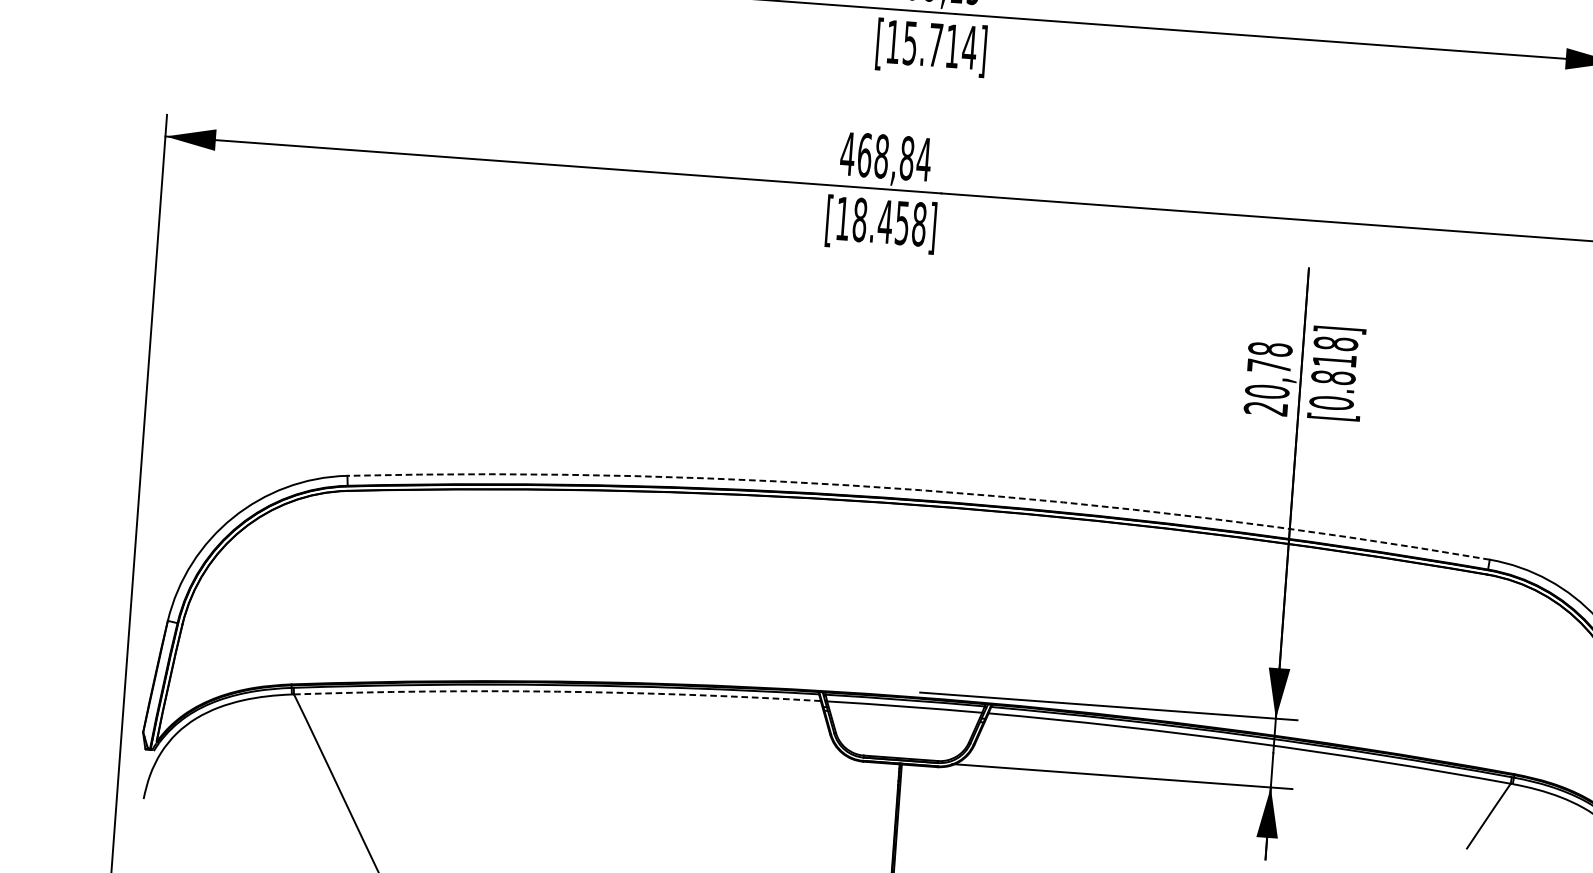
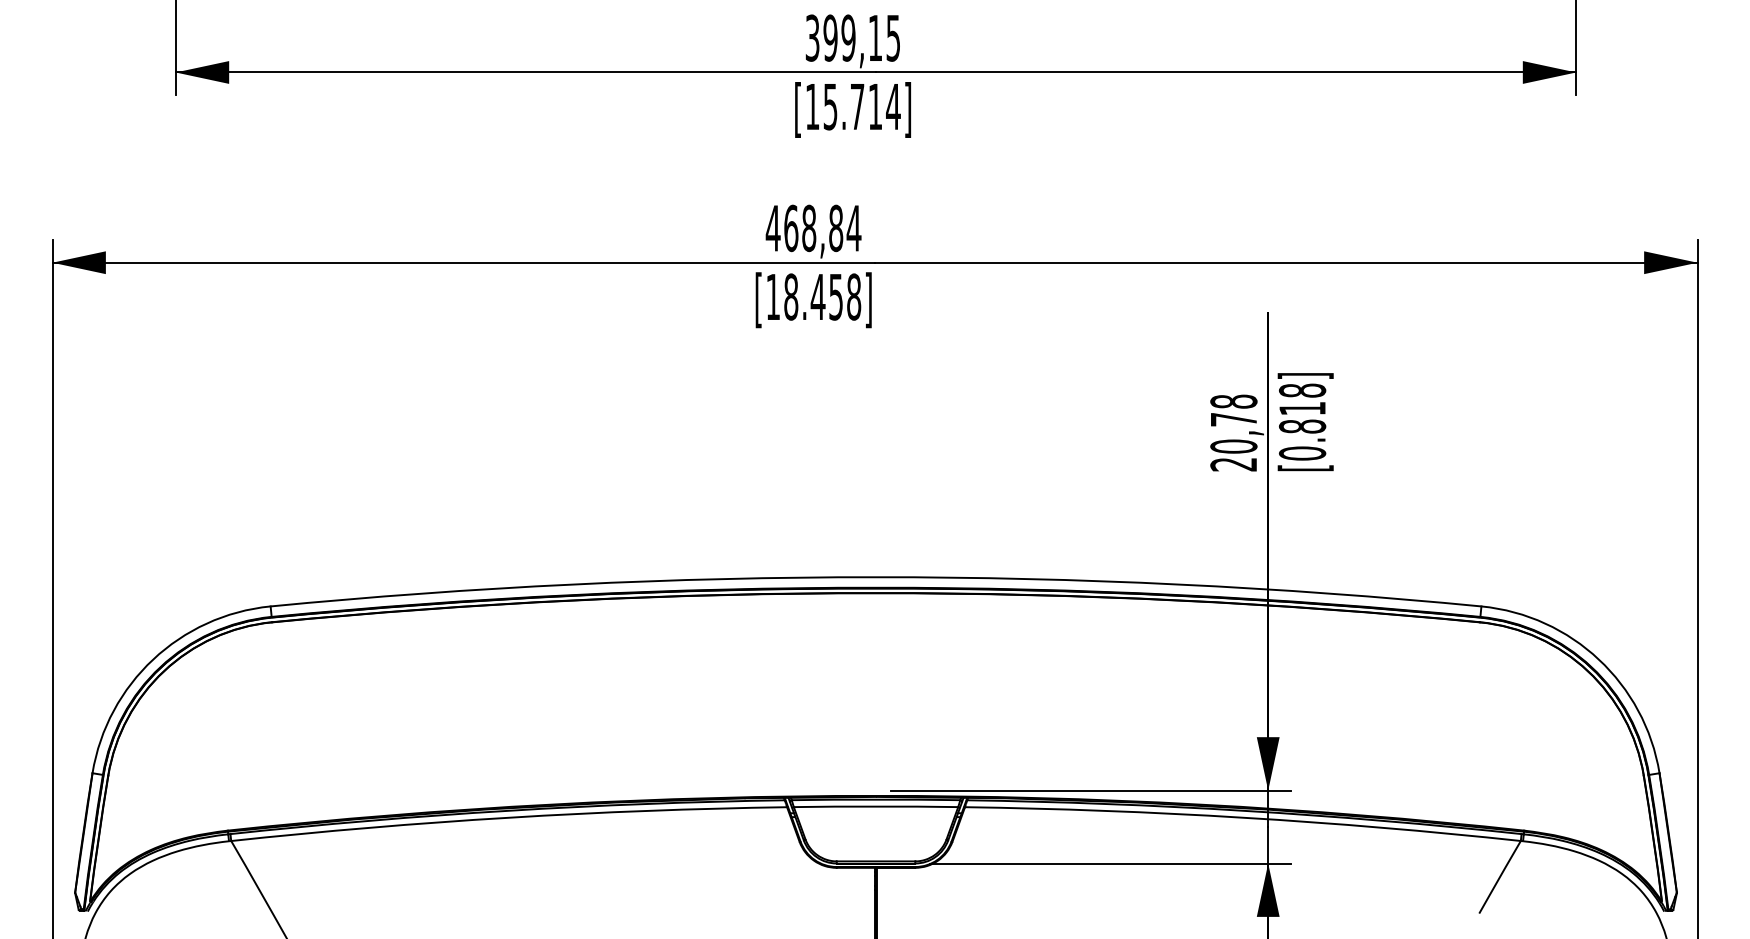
arc: (921, 490) -> (876, 577), dashed -> solid
arc: (557, 691) -> (508, 817), dashed -> solid

